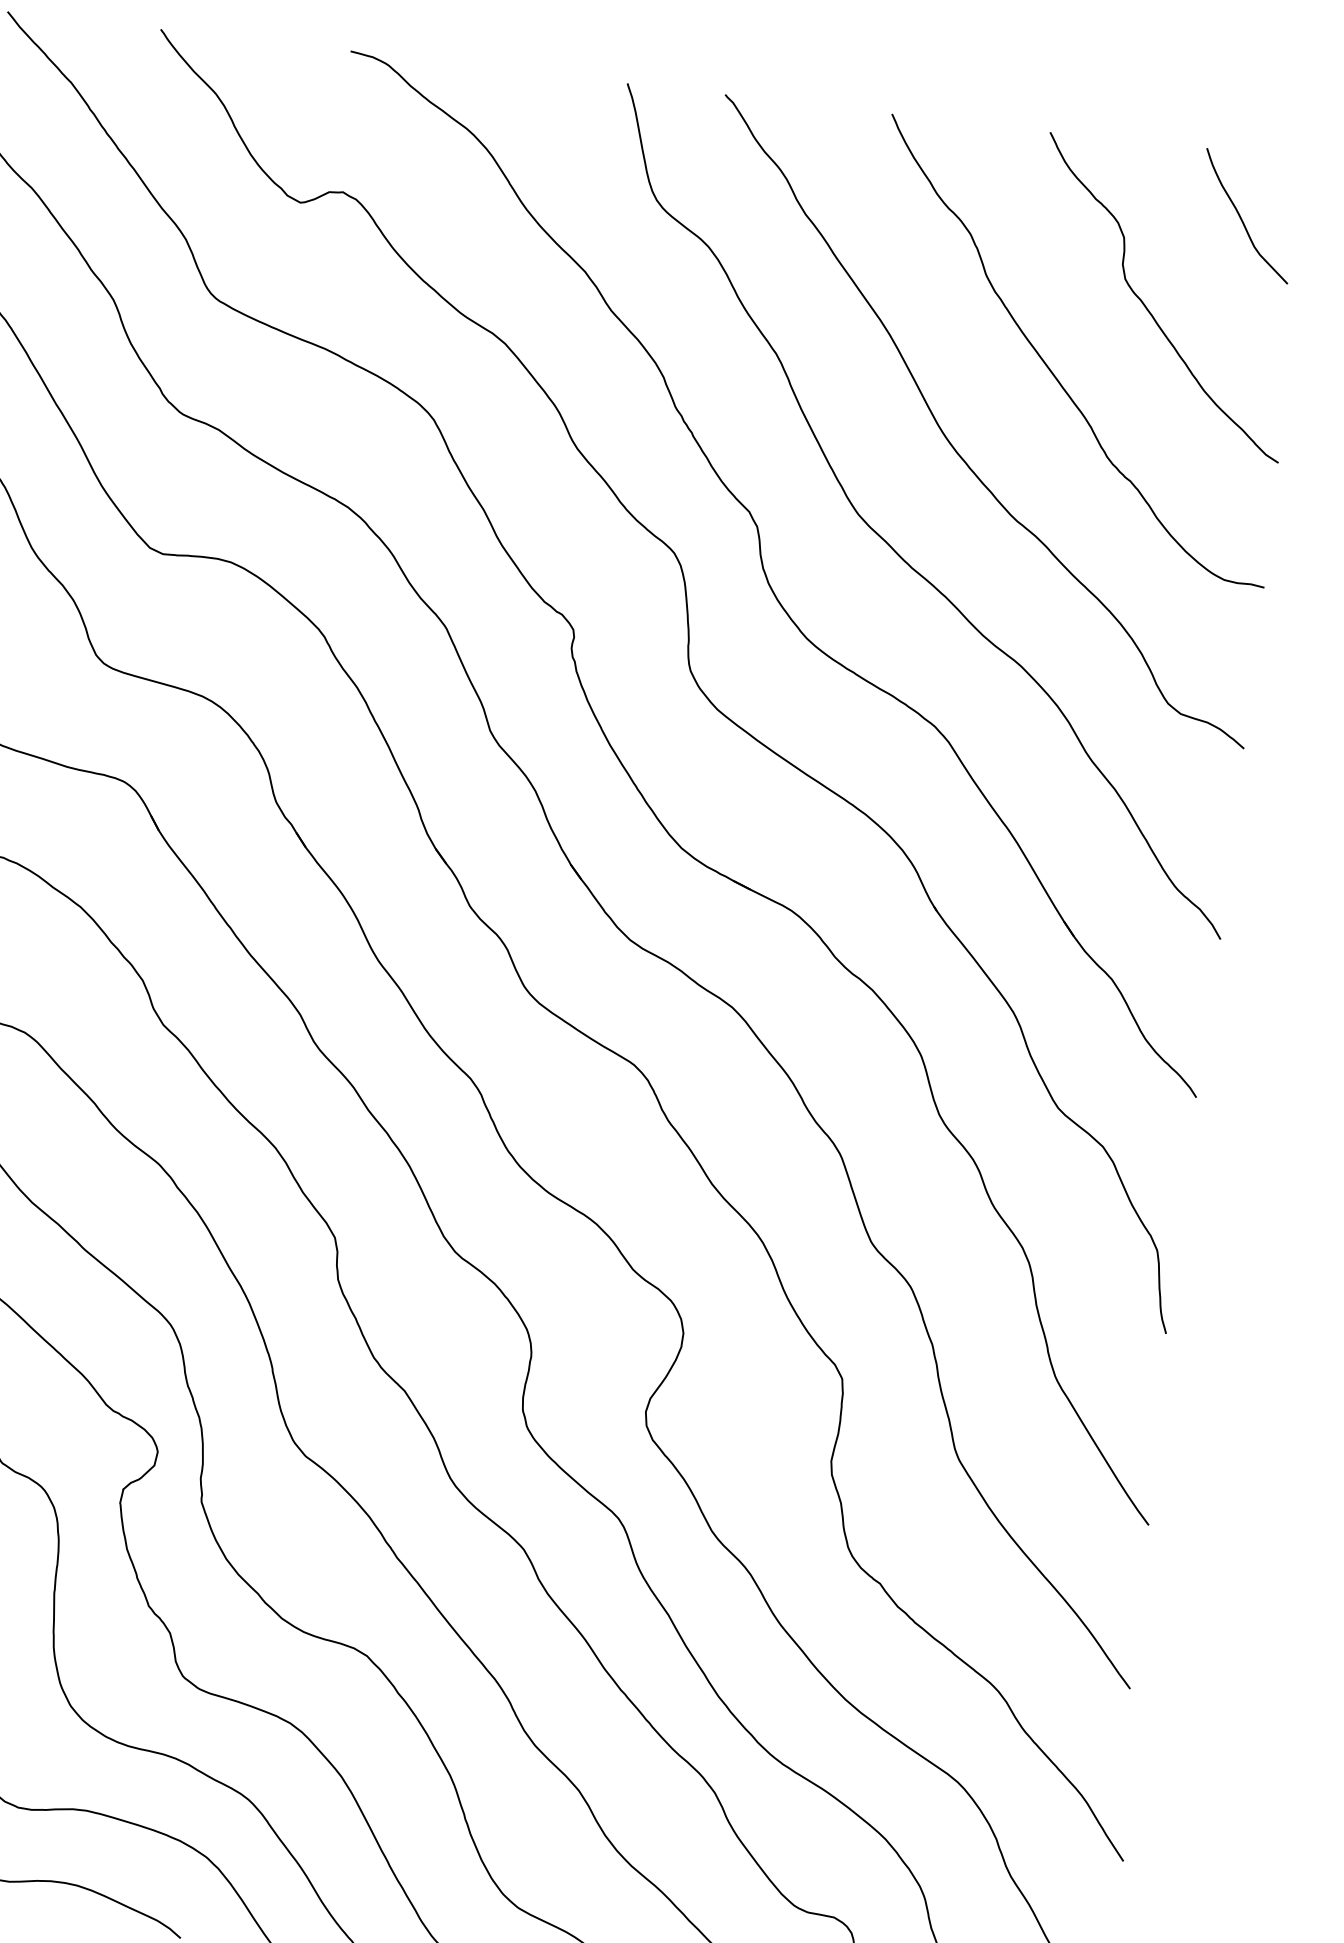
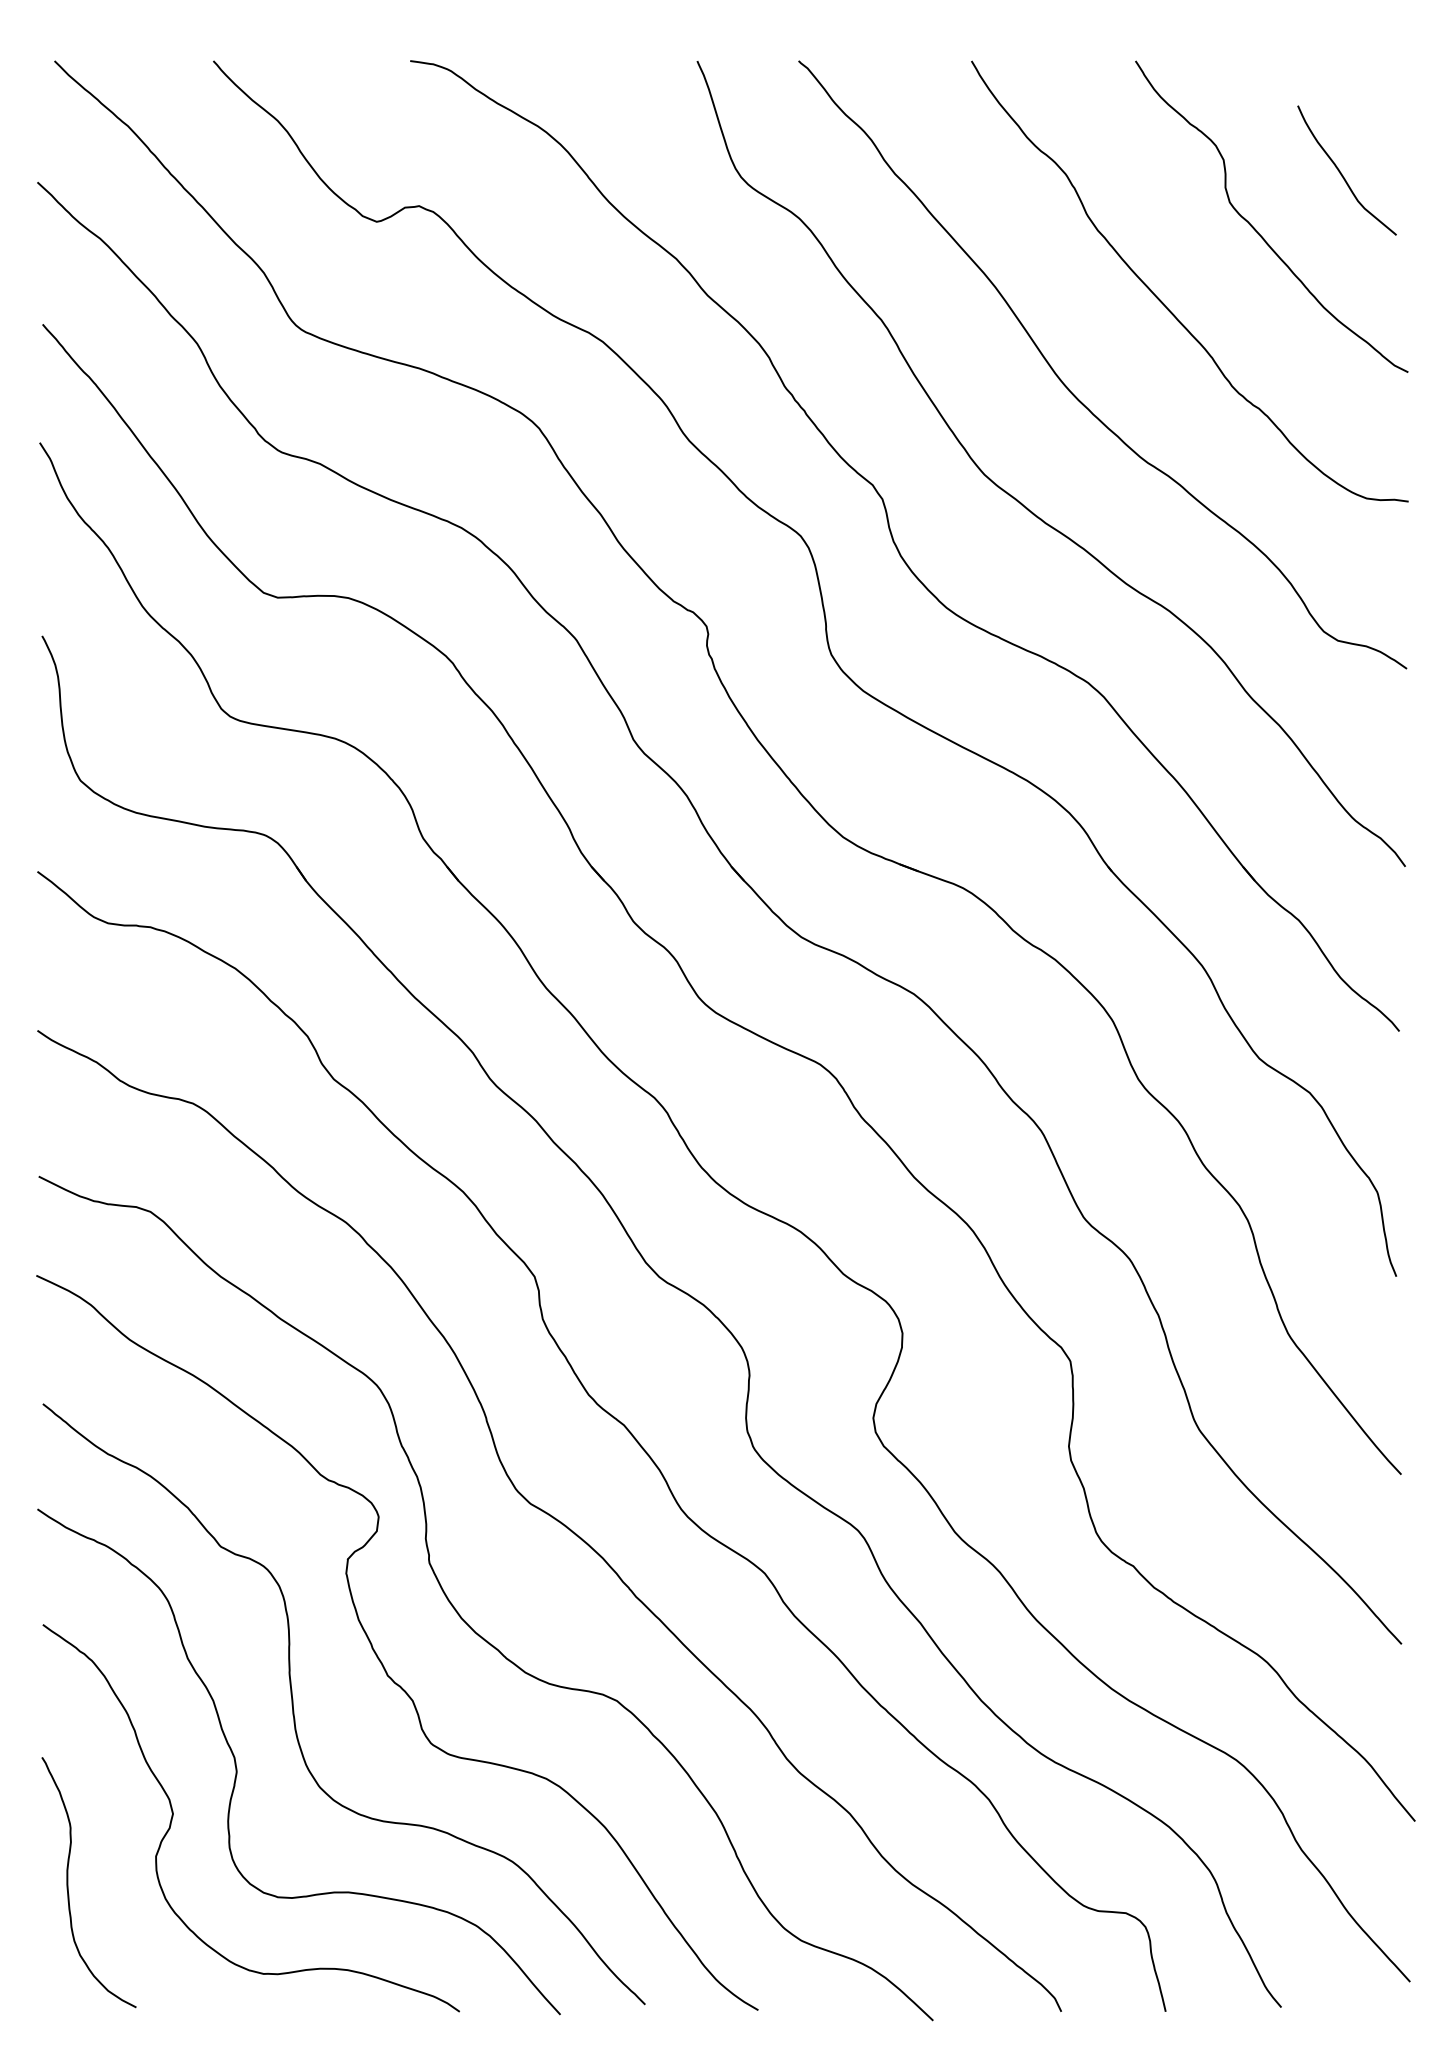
curve: (1241, 217) -> (1341, 172), moved

